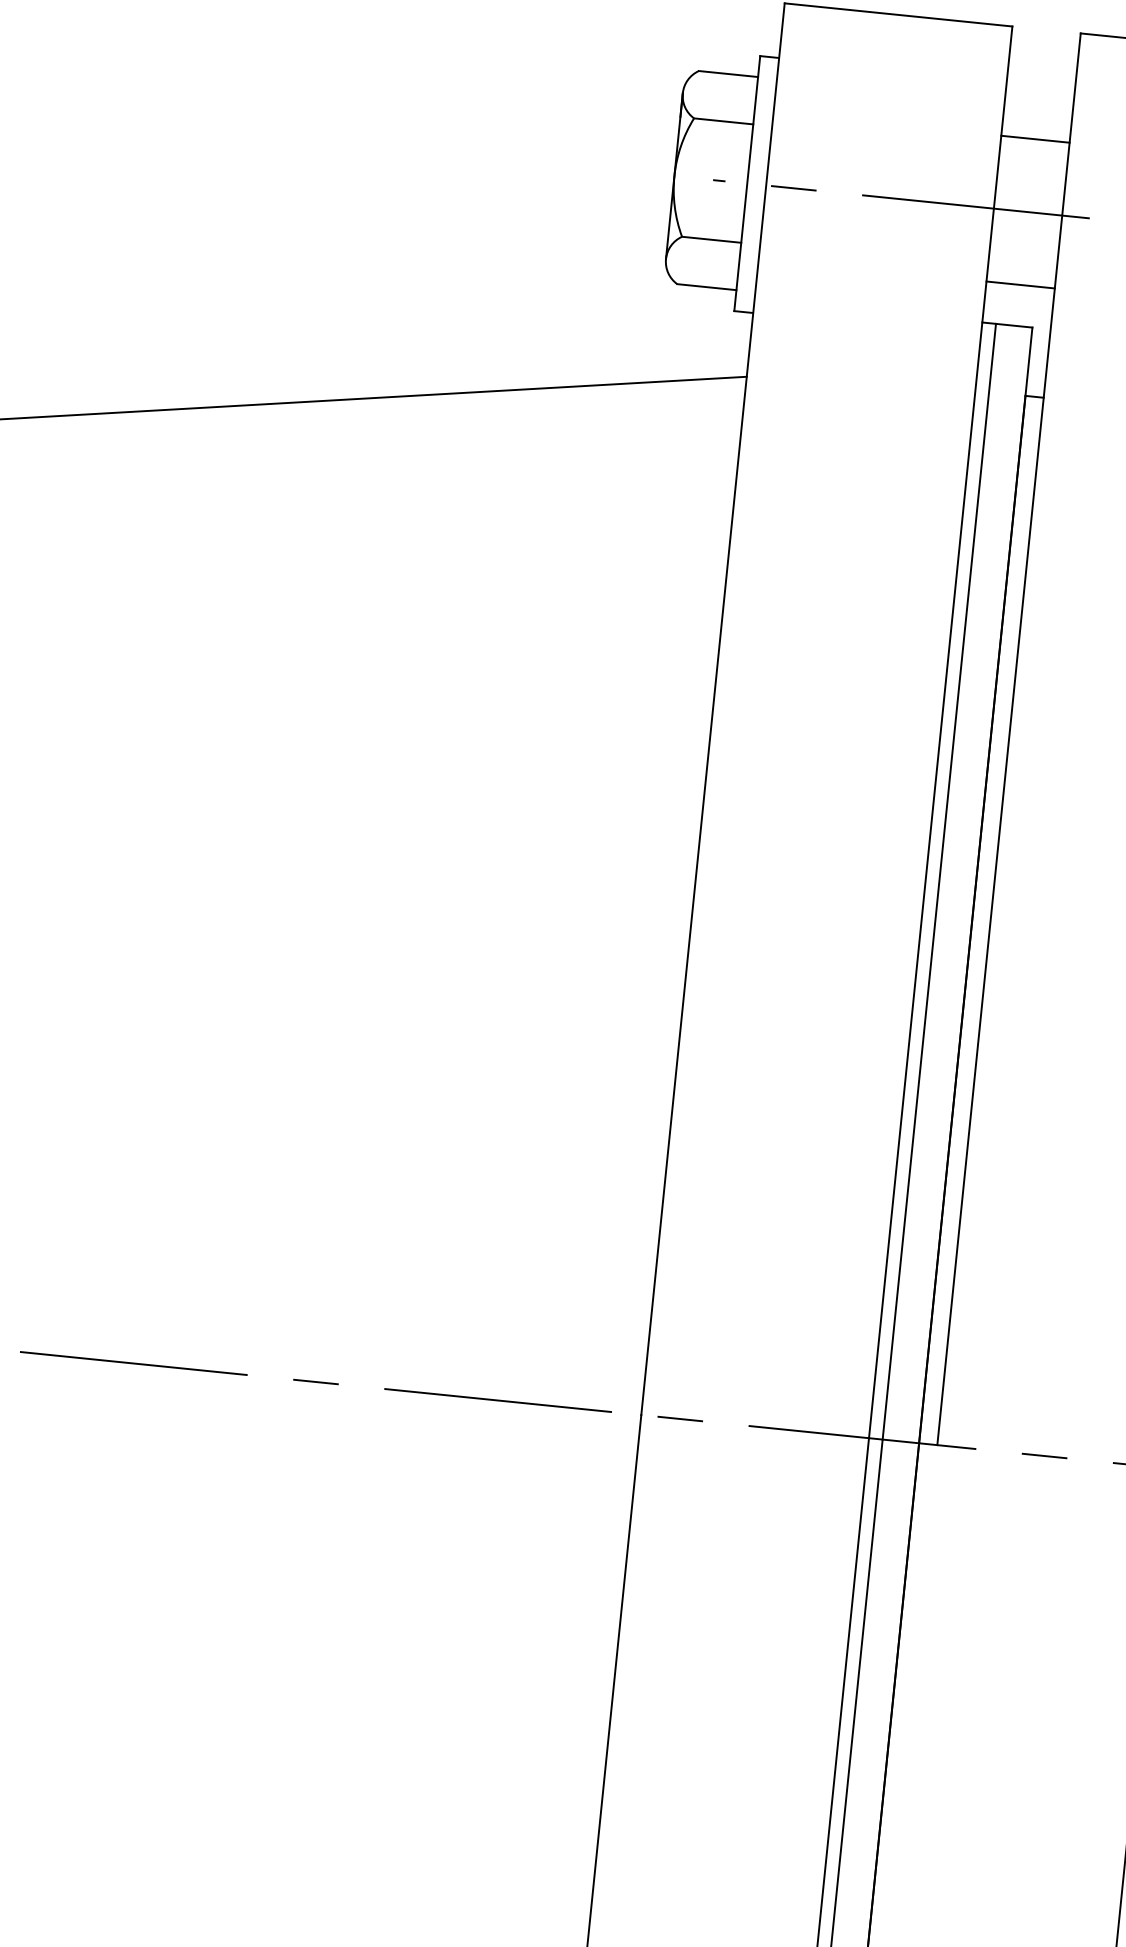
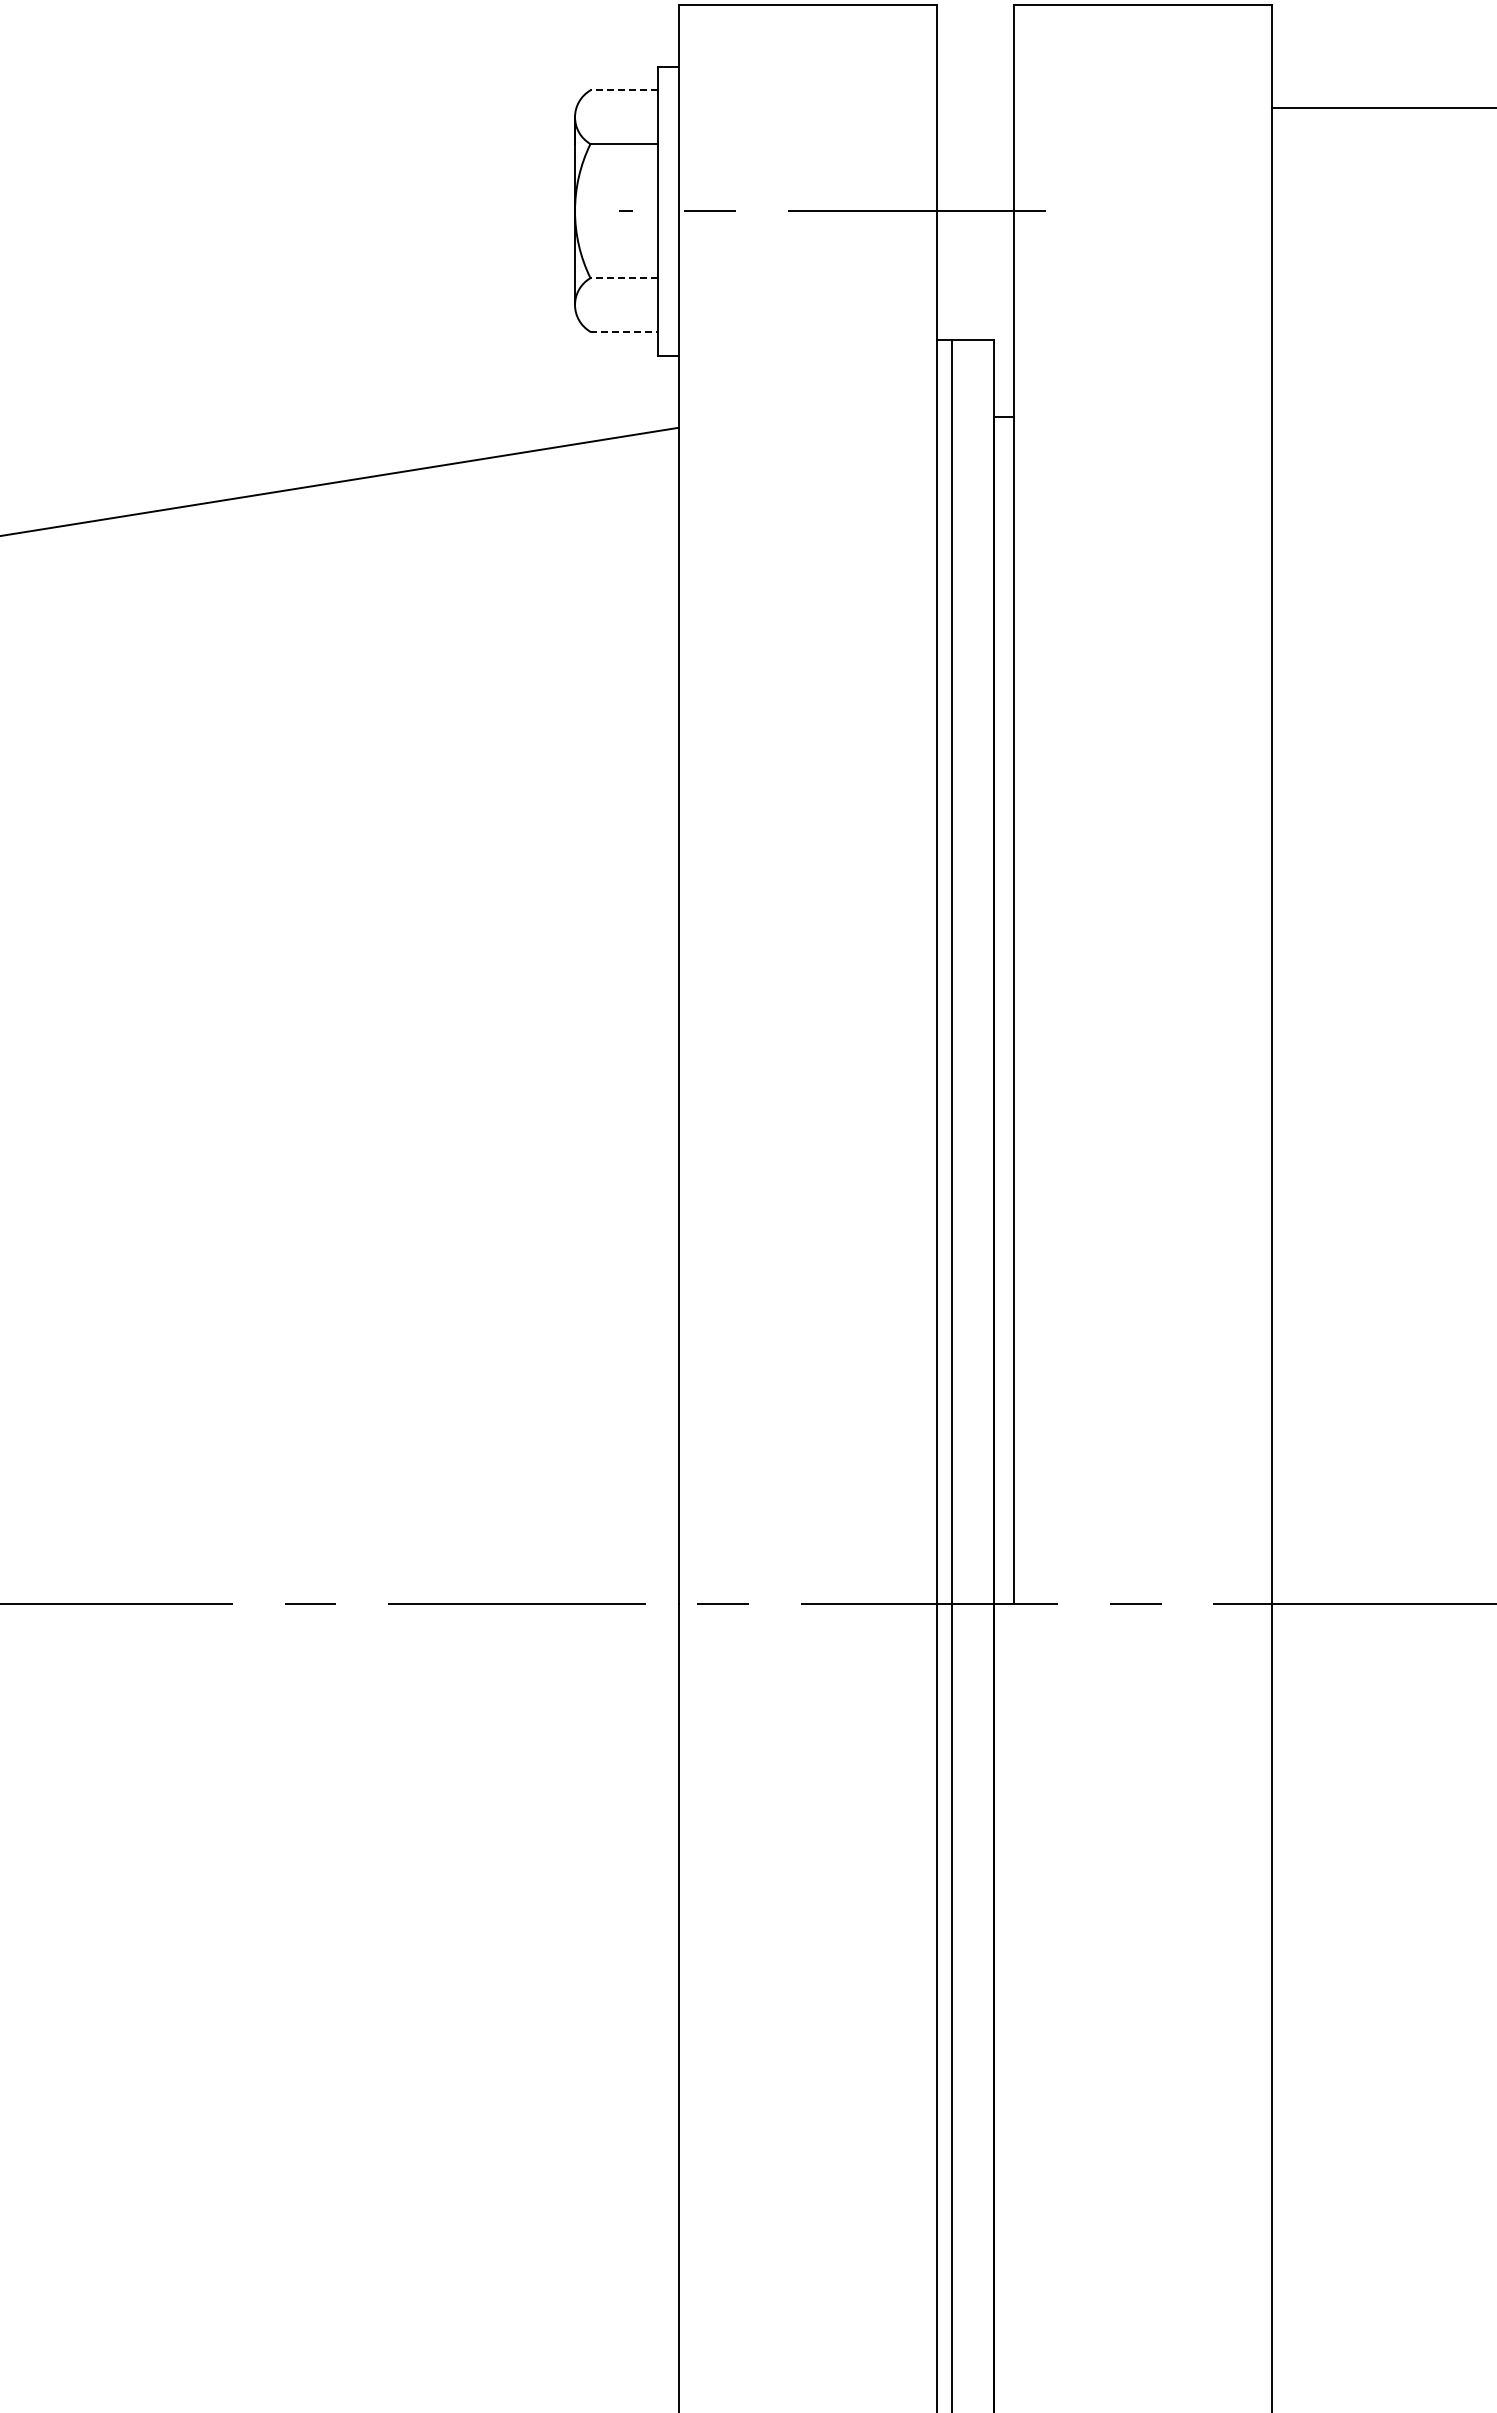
line: (728, 74) -> (624, 90), solid -> dashed
line: (1035, 139) -> (975, 128), removed
line: (712, 240) -> (624, 278), solid -> dashed
line: (1020, 284) -> (975, 293), removed
line: (707, 286) -> (624, 331), solid -> dashed

